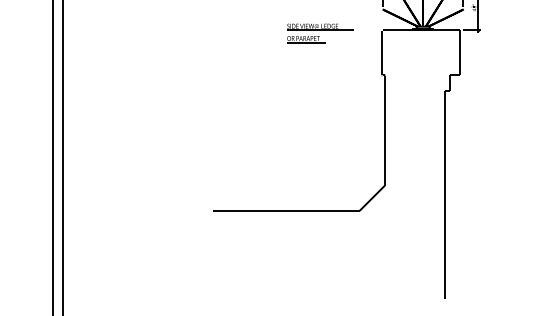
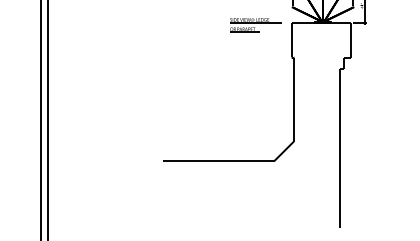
part: (320, 33) -> (255, 25), moved

